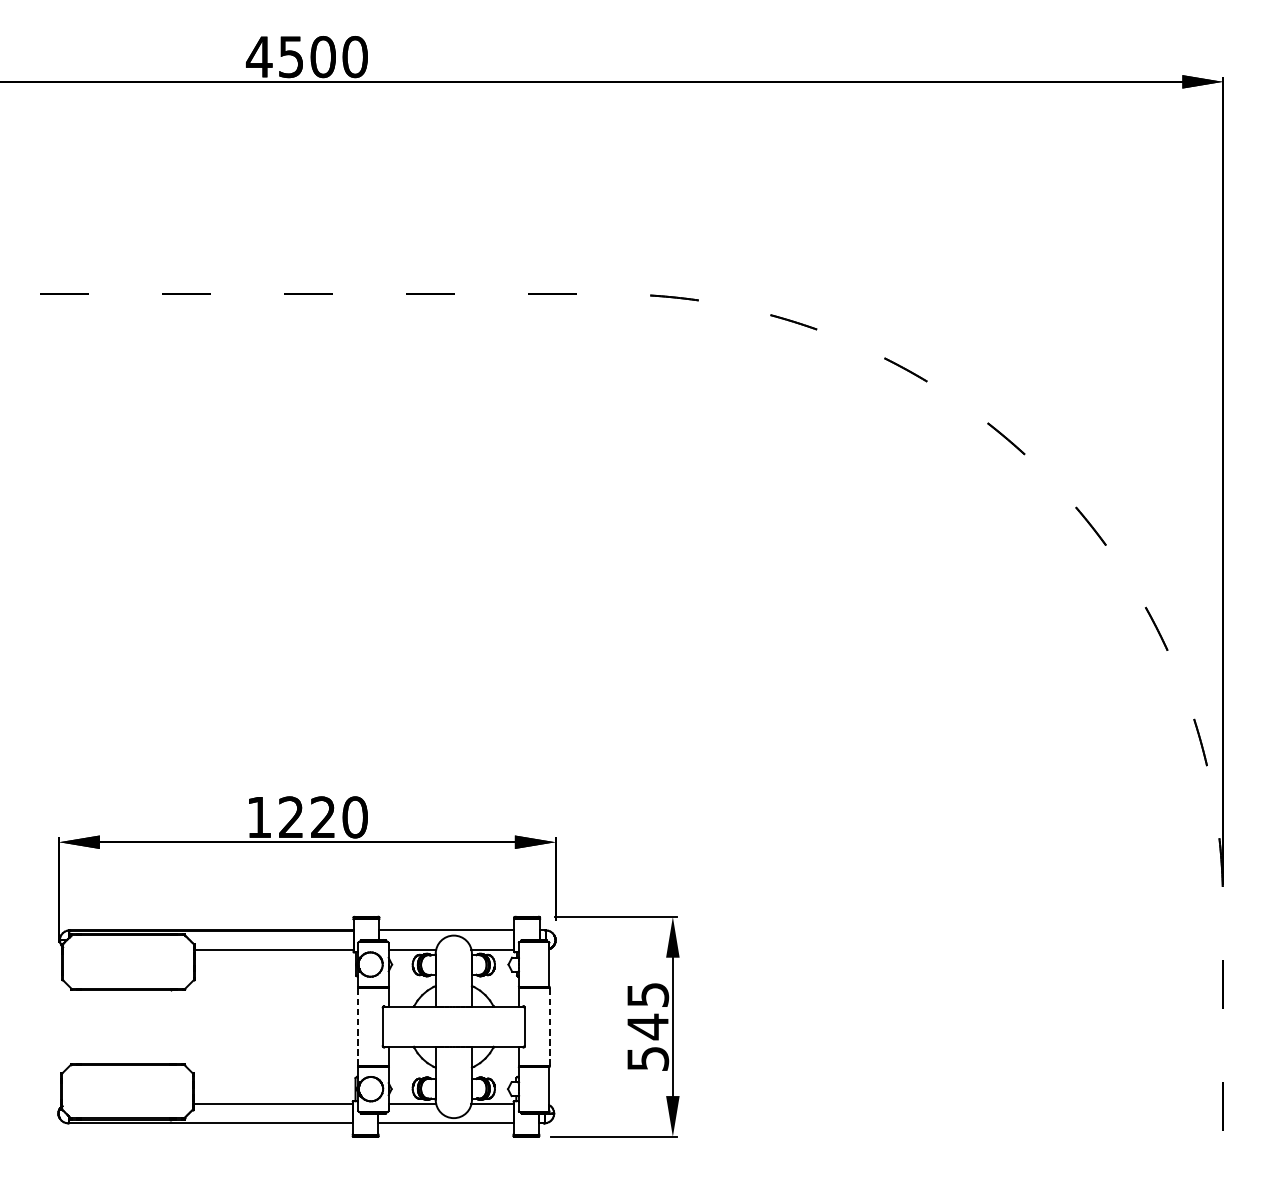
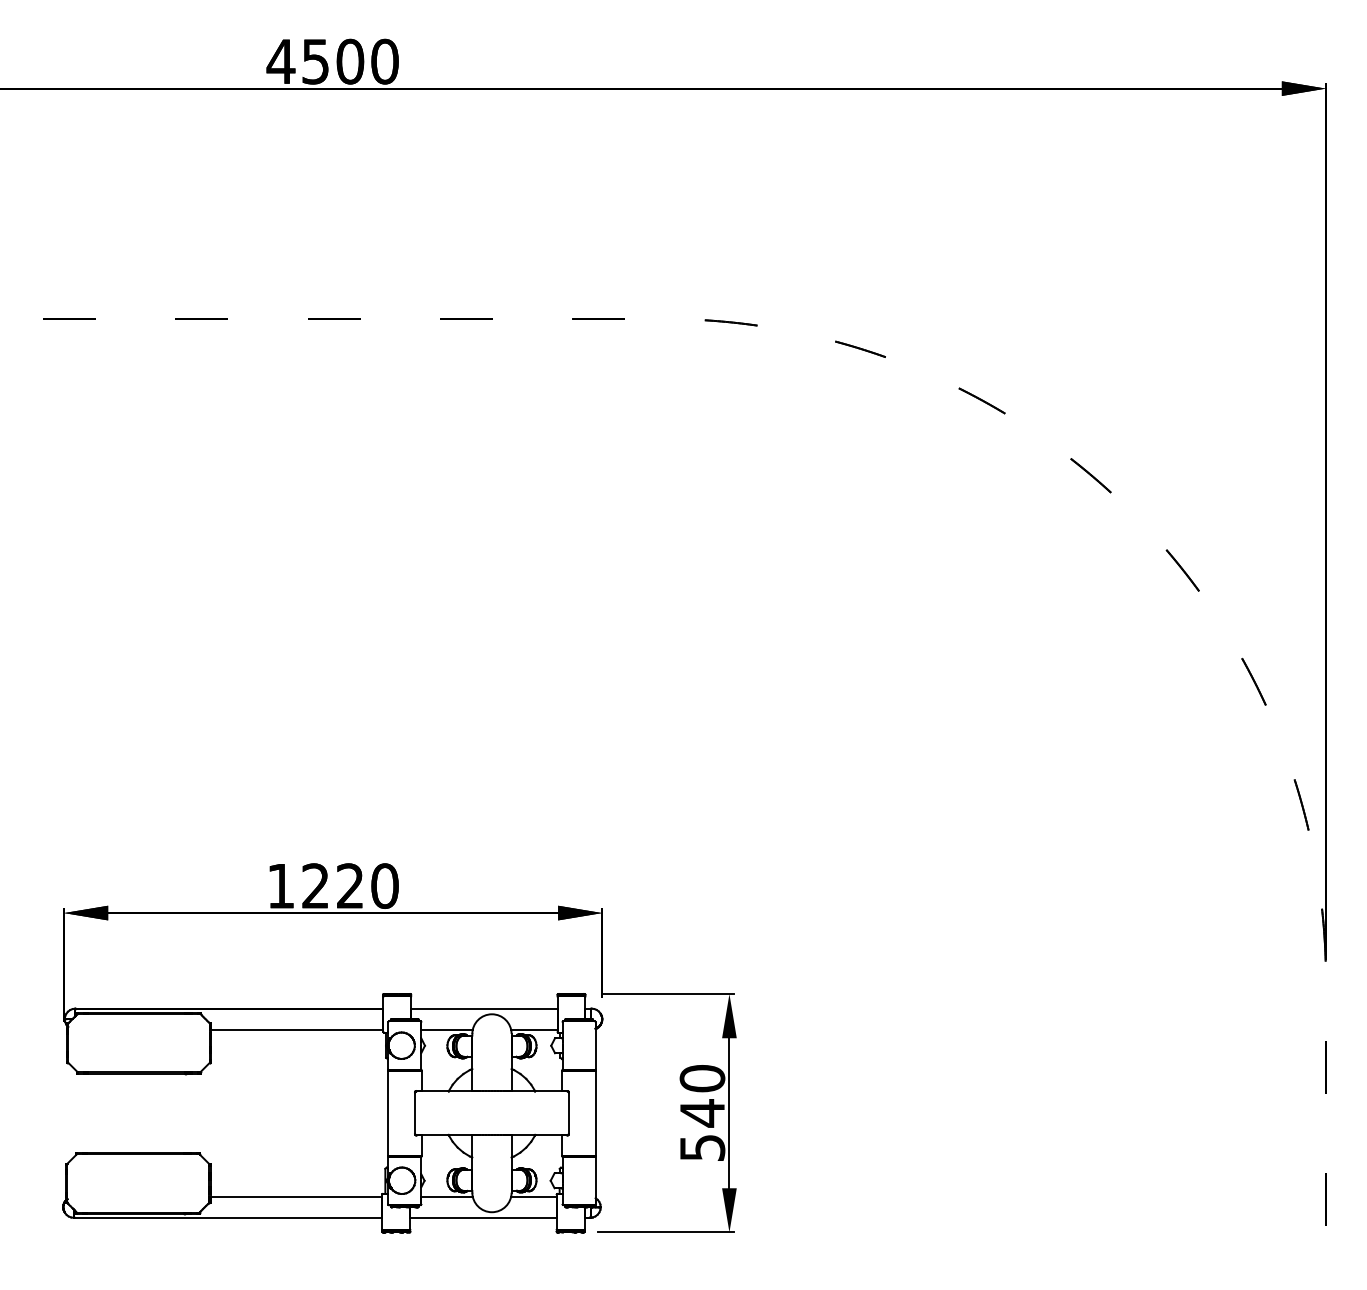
text: (648, 994) -> (702, 1078), 545 -> 540
line: (358, 1026) -> (388, 1112), dashed -> solid
line: (549, 1026) -> (595, 1112), dashed -> solid

